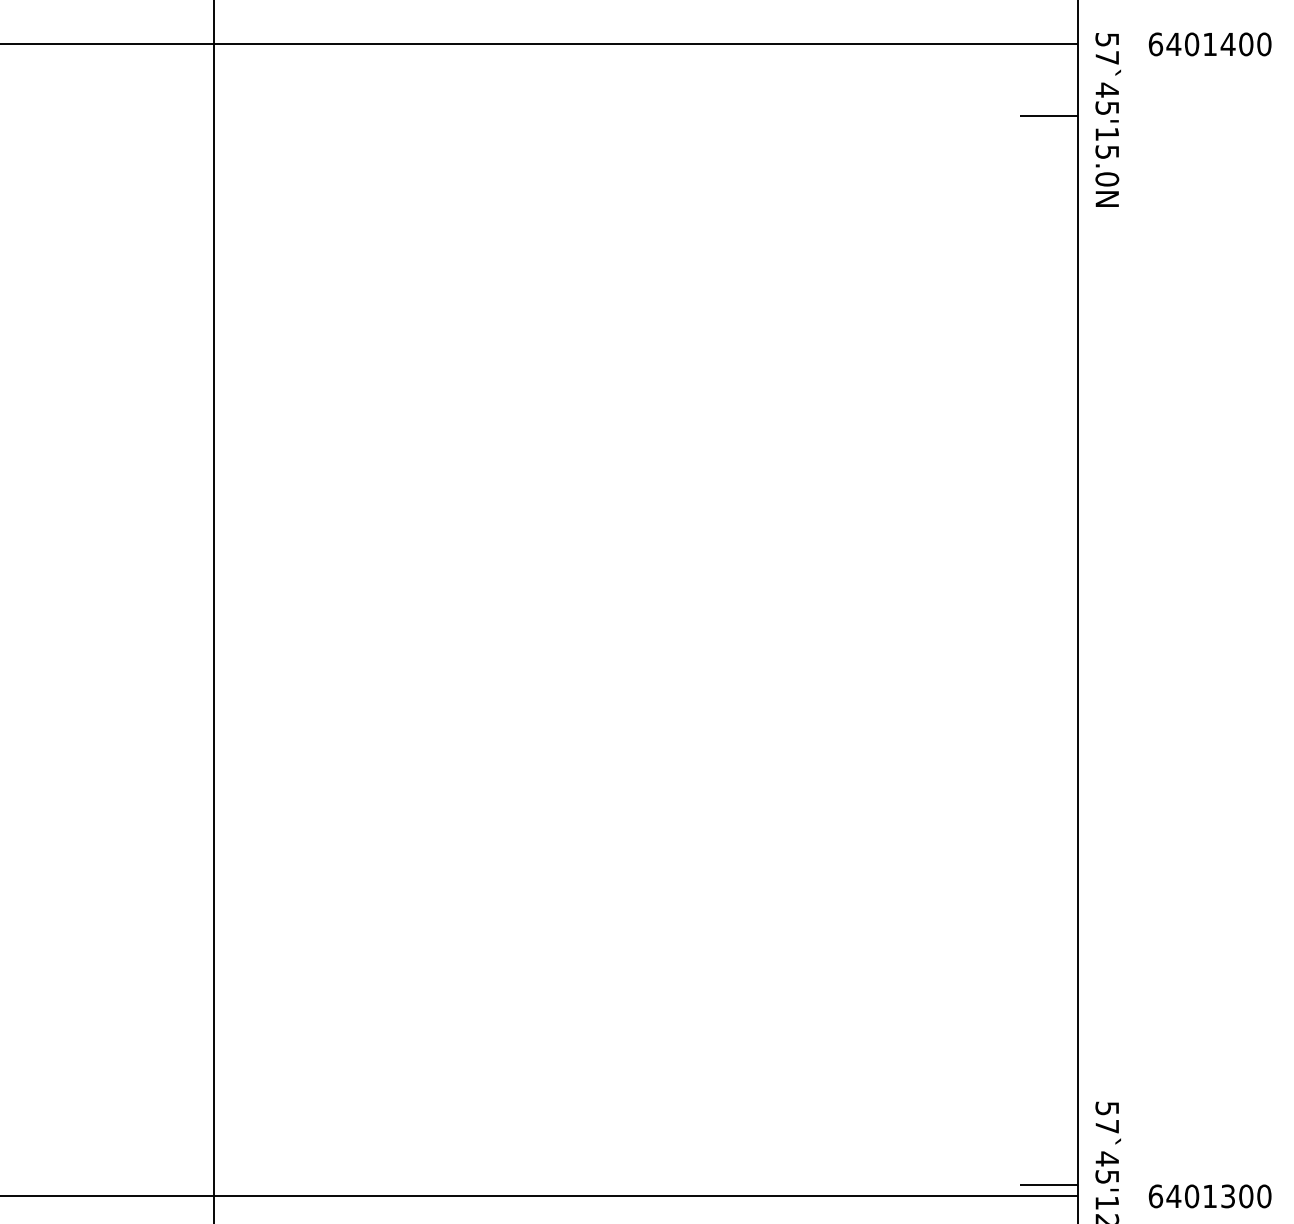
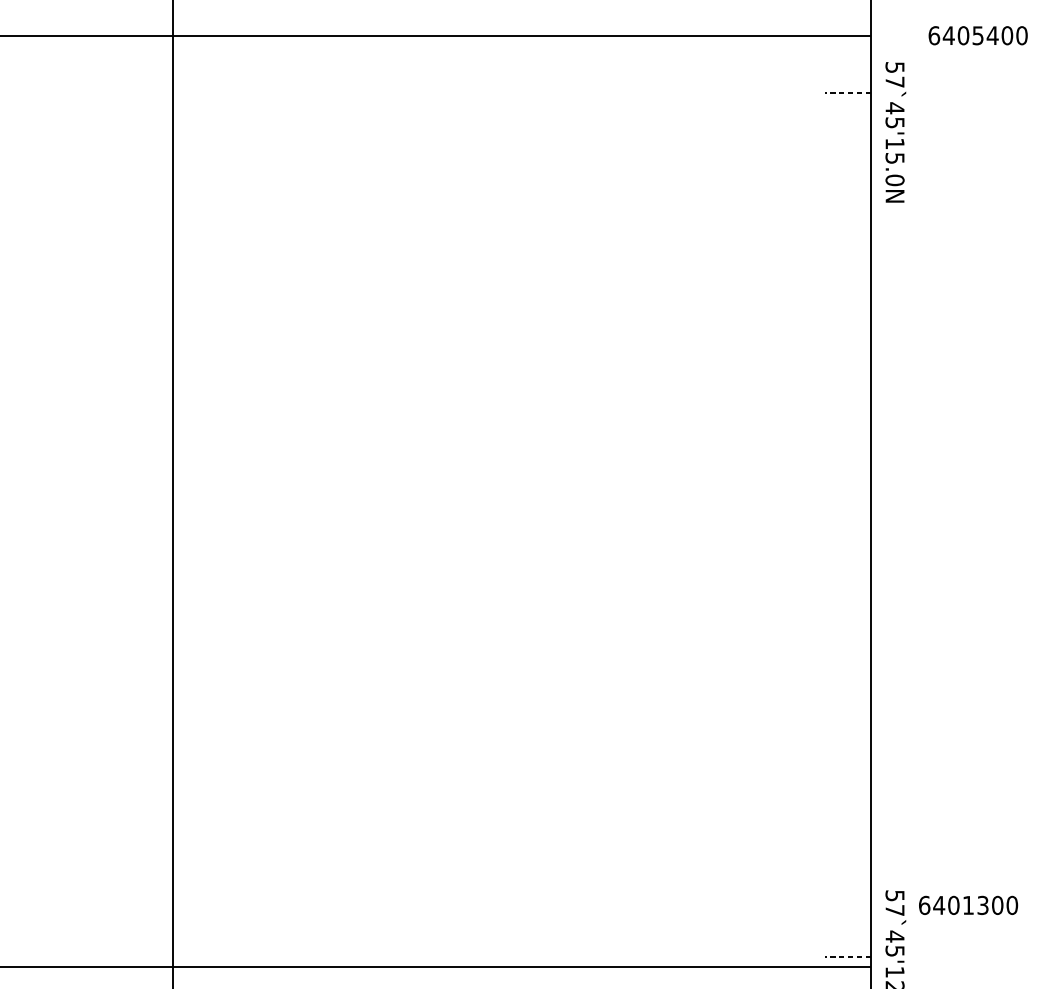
text: (1209, 44) -> (977, 35), 6401400 -> 6405400
line: (1048, 115) -> (847, 93), solid -> dashed
text: (1107, 119) -> (895, 131), moved
line: (1048, 1184) -> (847, 957), solid -> dashed
text: (1209, 1196) -> (967, 905), moved

